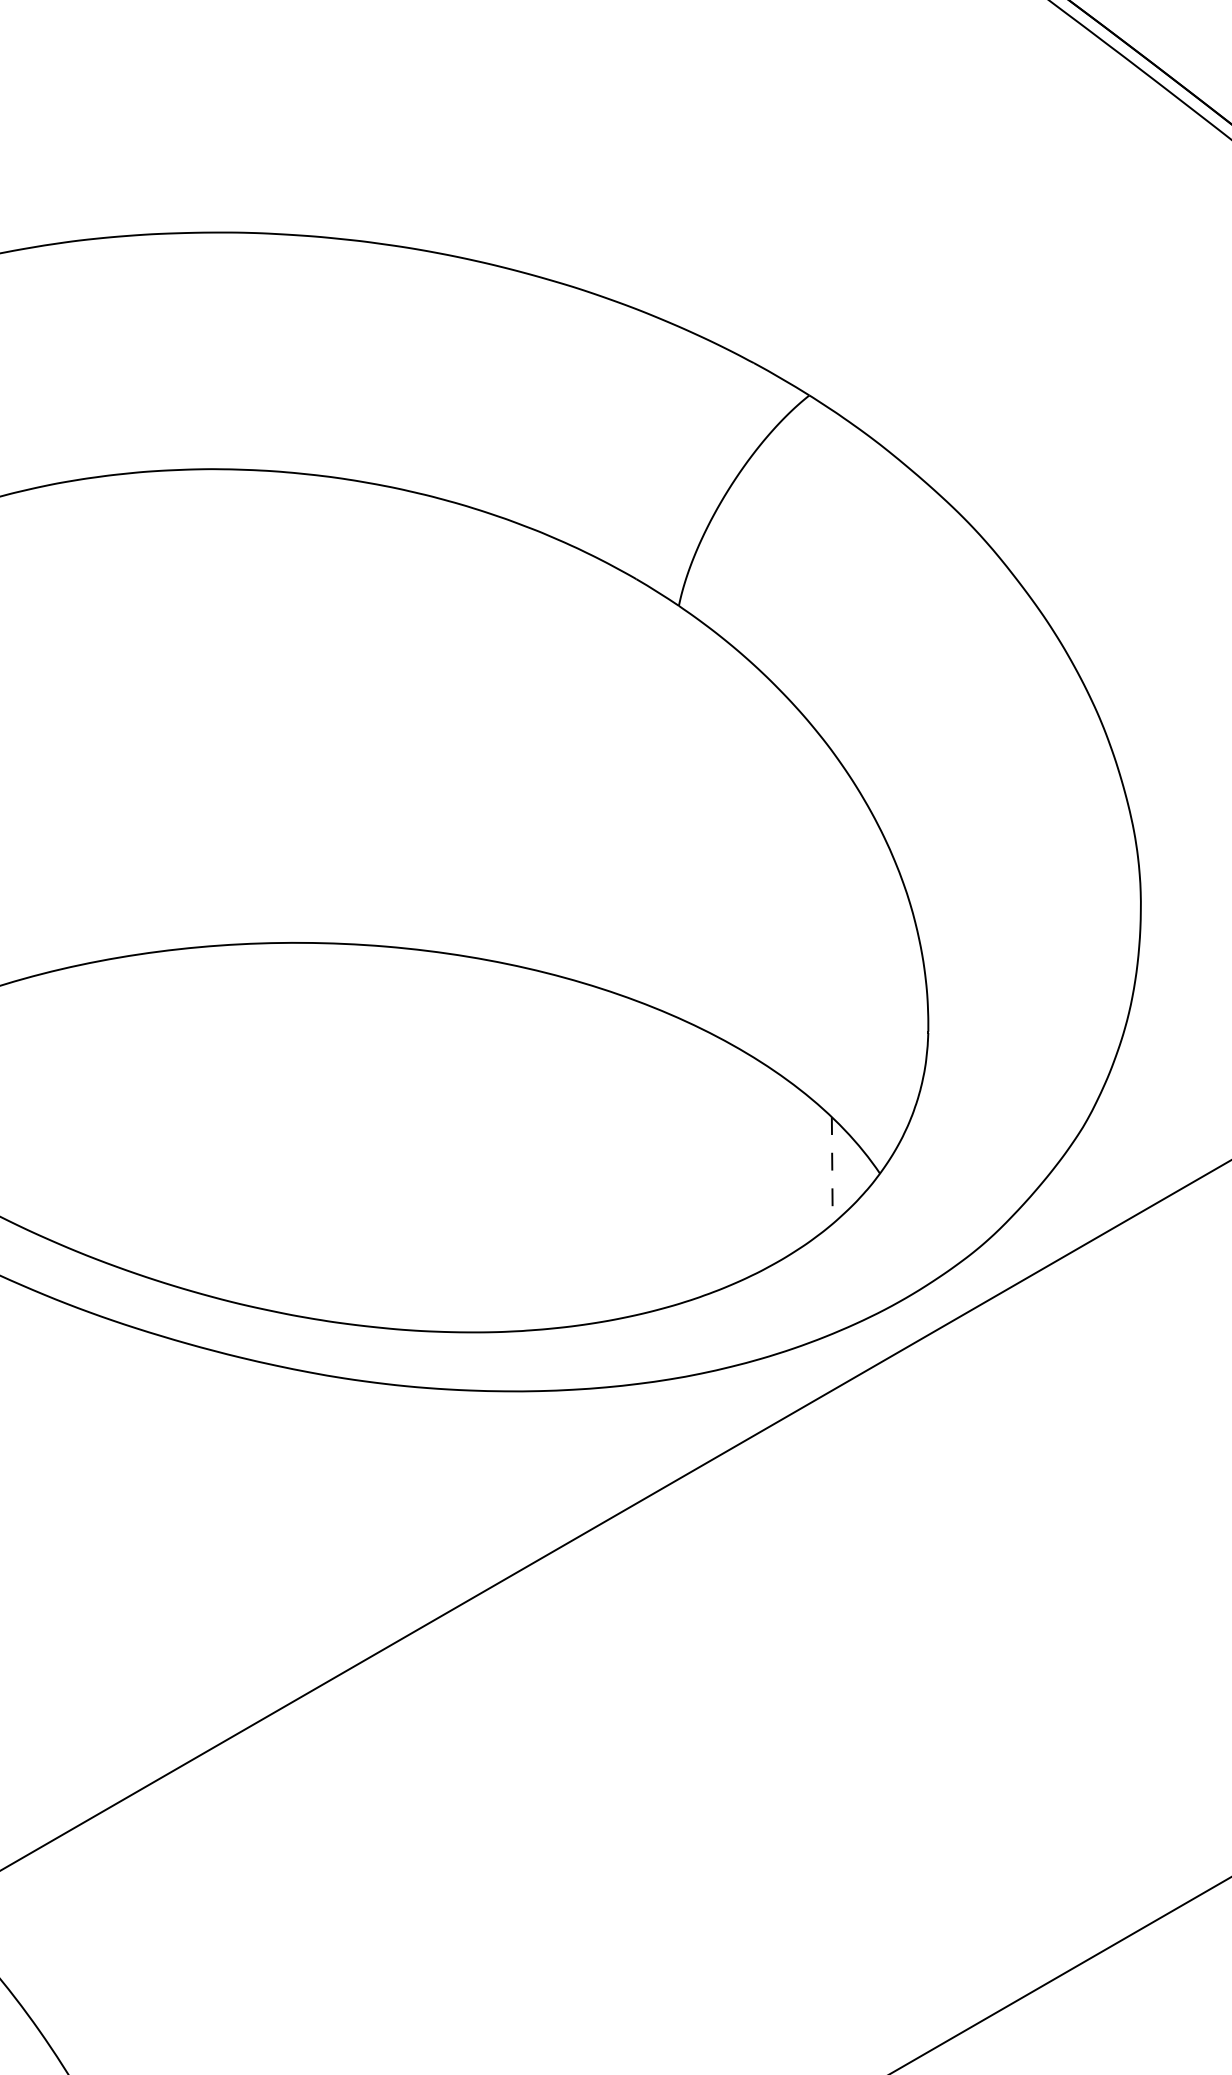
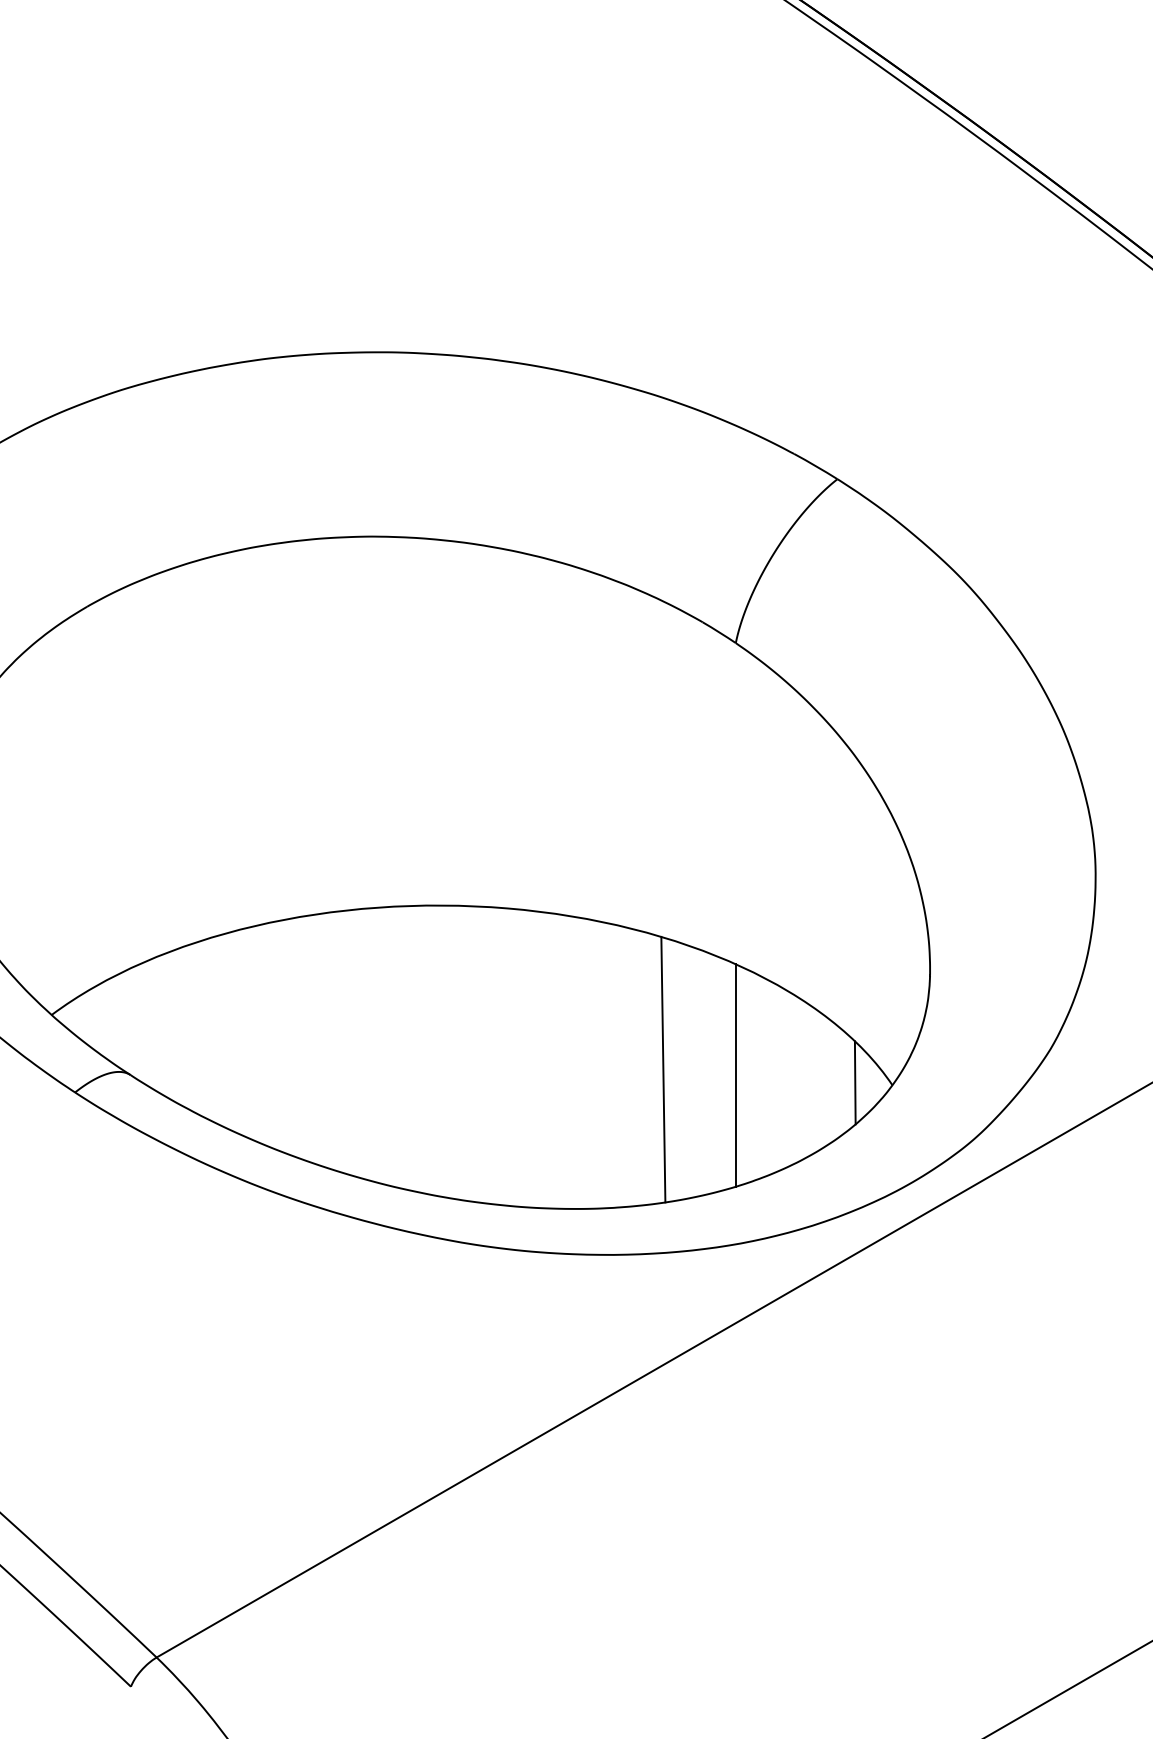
line: (586, 1153) -> (663, 1069), added
line: (679, 1161) -> (736, 1075), added
line: (832, 1170) -> (855, 1082), dashed -> solid

